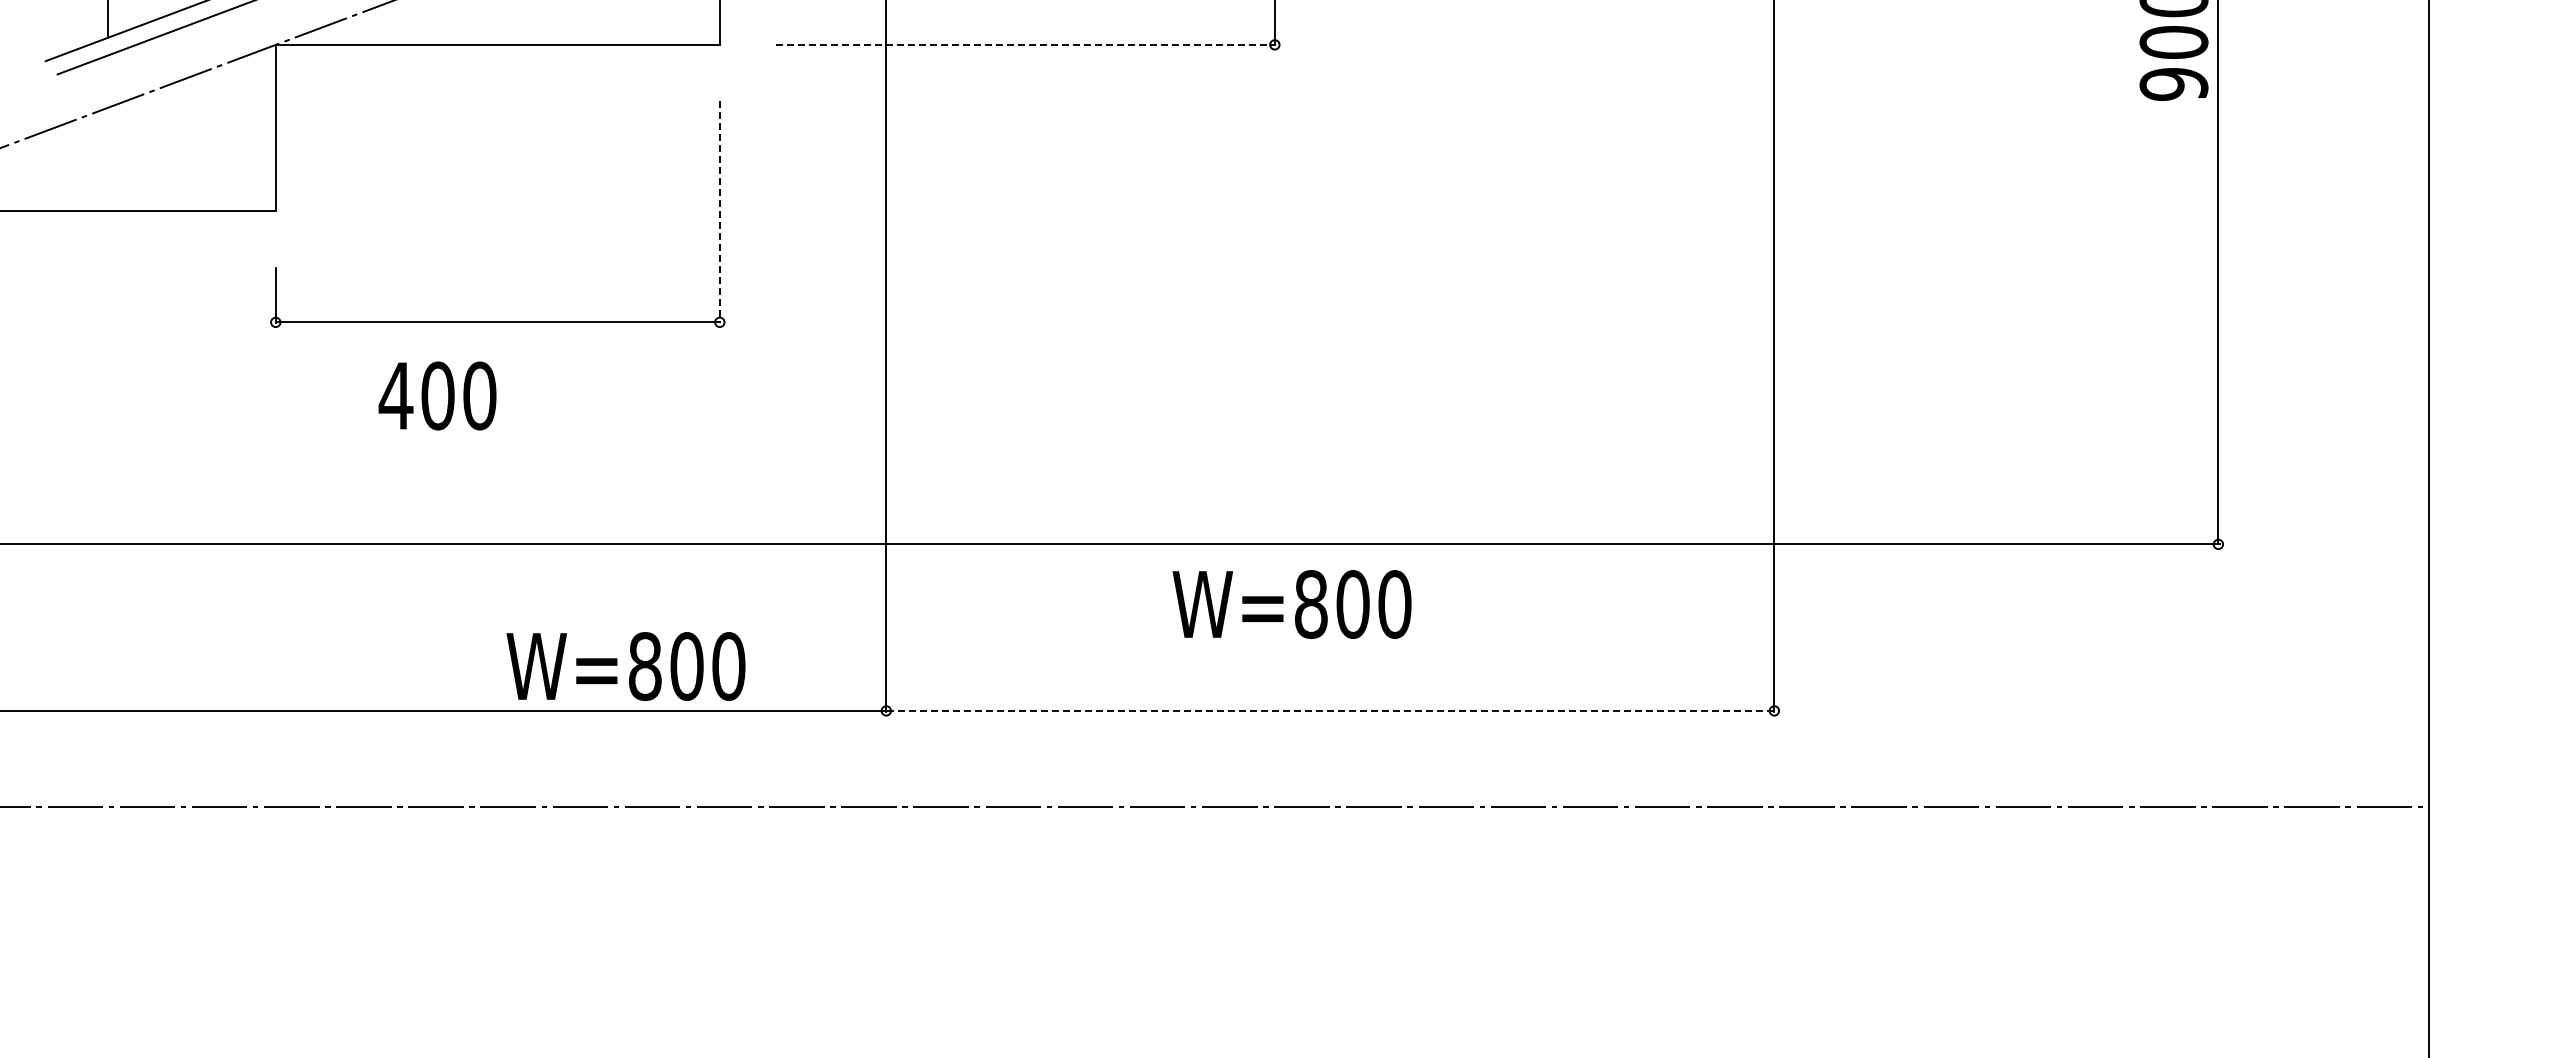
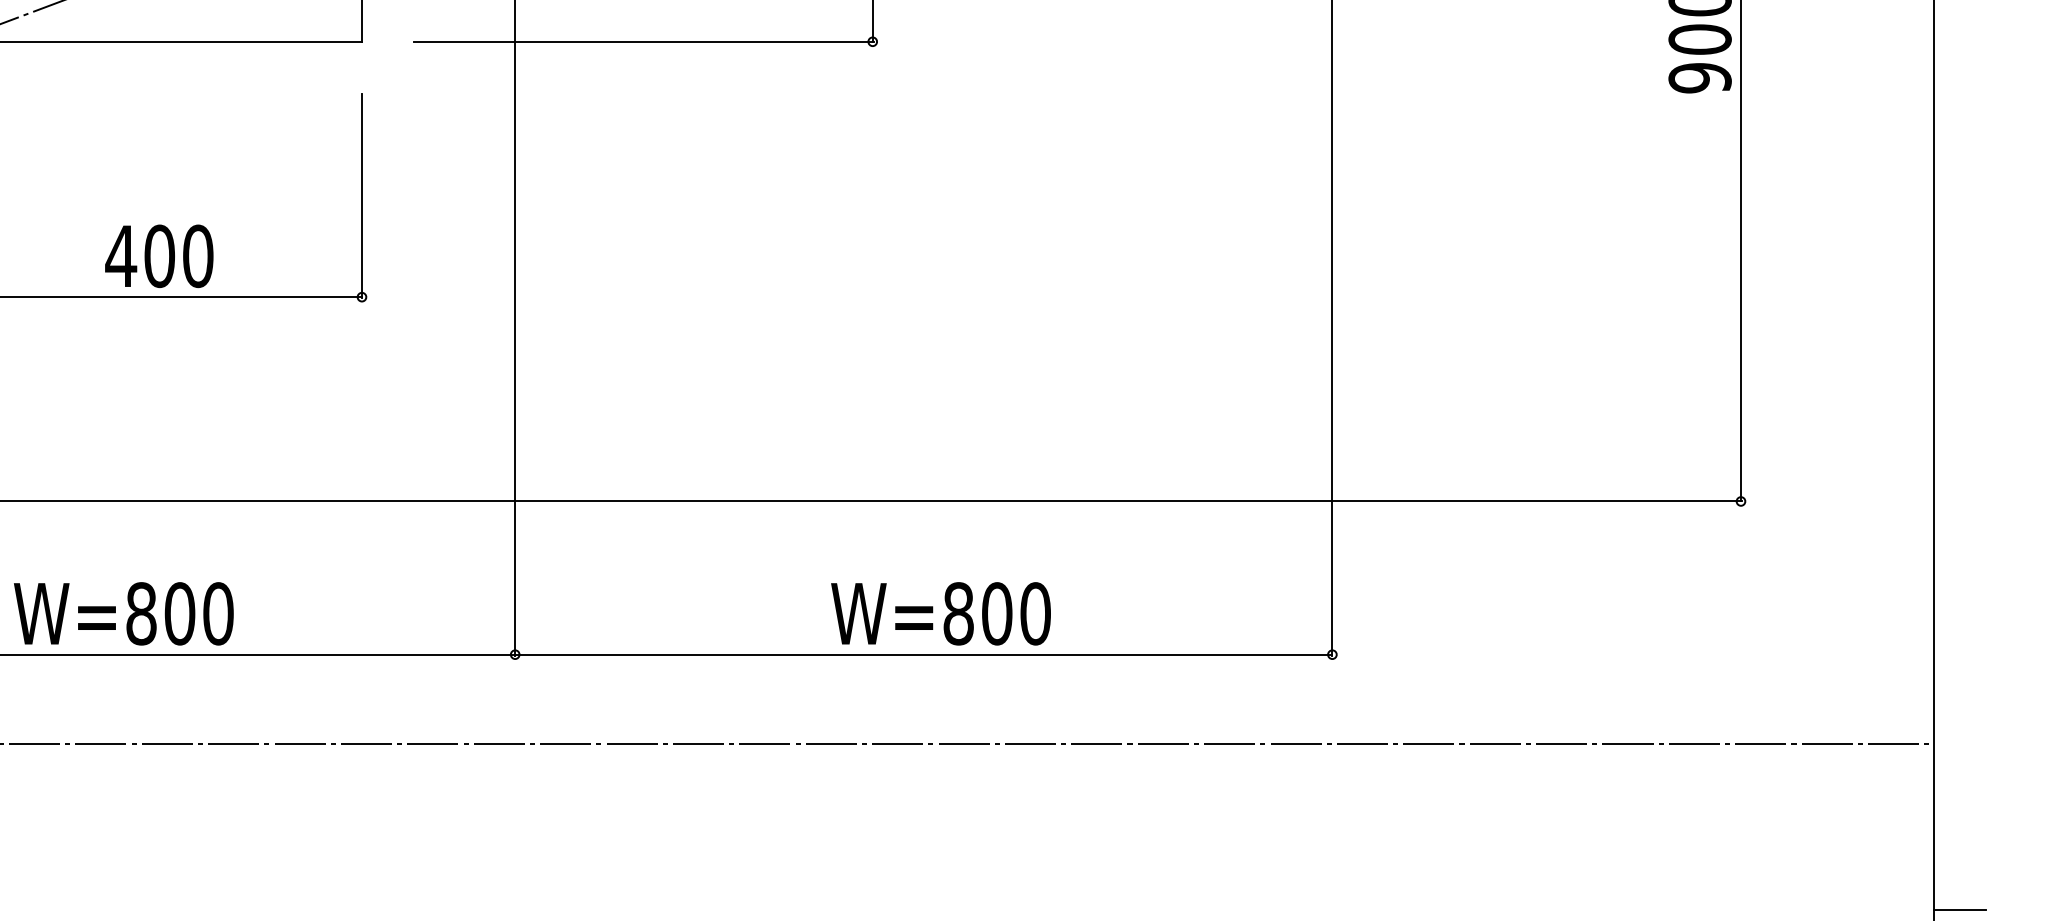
line: (1026, 44) -> (644, 41), dashed -> solid
line: (719, 212) -> (361, 196), dashed -> solid
text: (437, 395) -> (159, 255), moved
text: (1291, 604) -> (940, 613), moved
text: (625, 666) -> (123, 613), moved
line: (1329, 710) -> (923, 654), dashed -> solid
line: (2456, 987) -> (1960, 909), added

